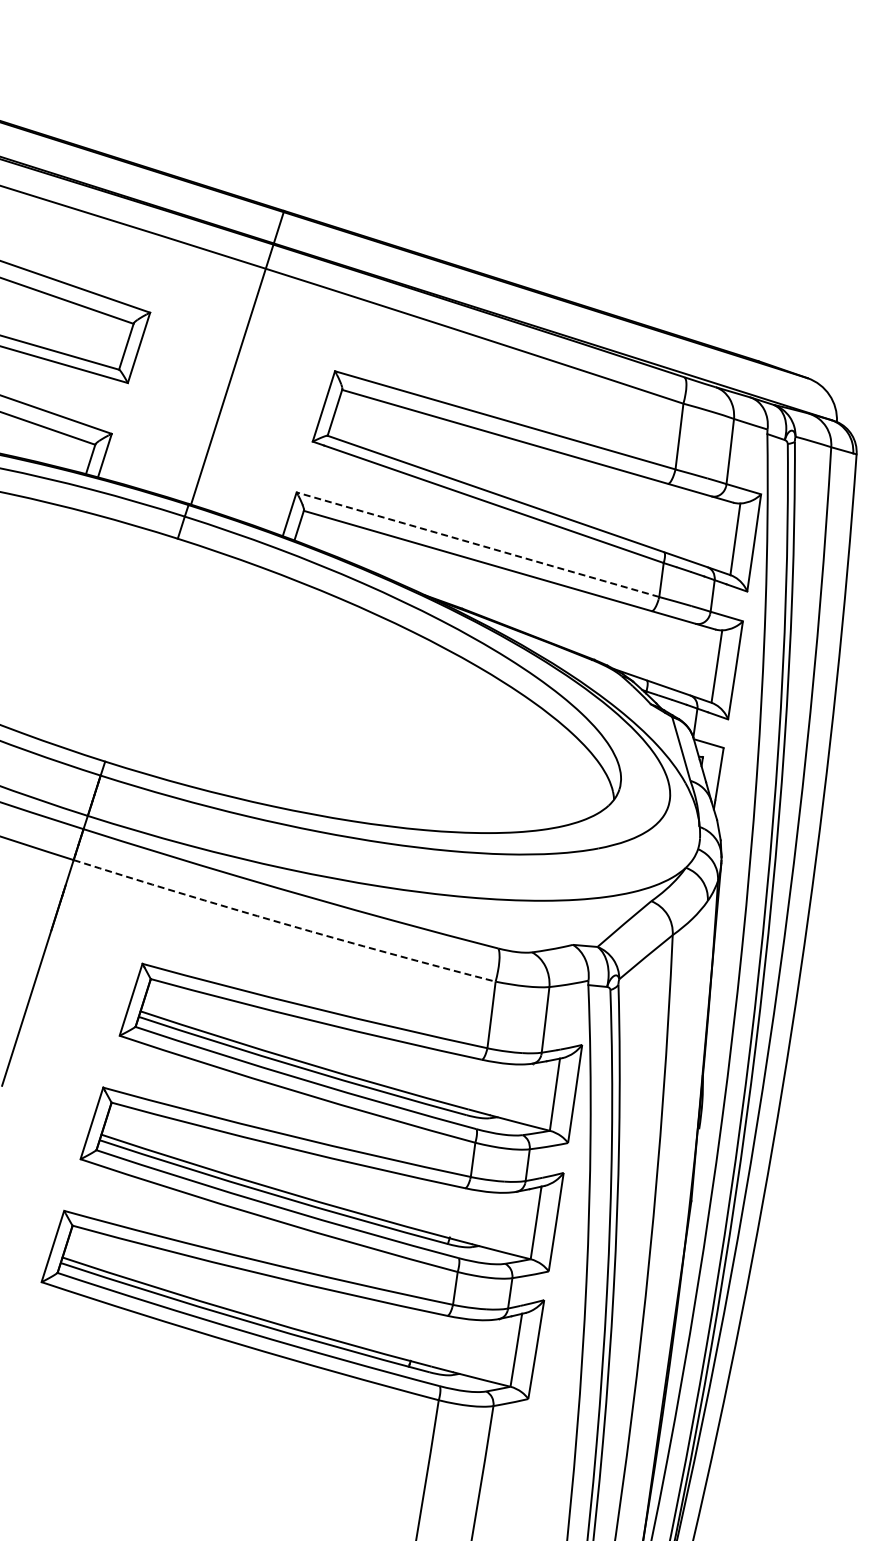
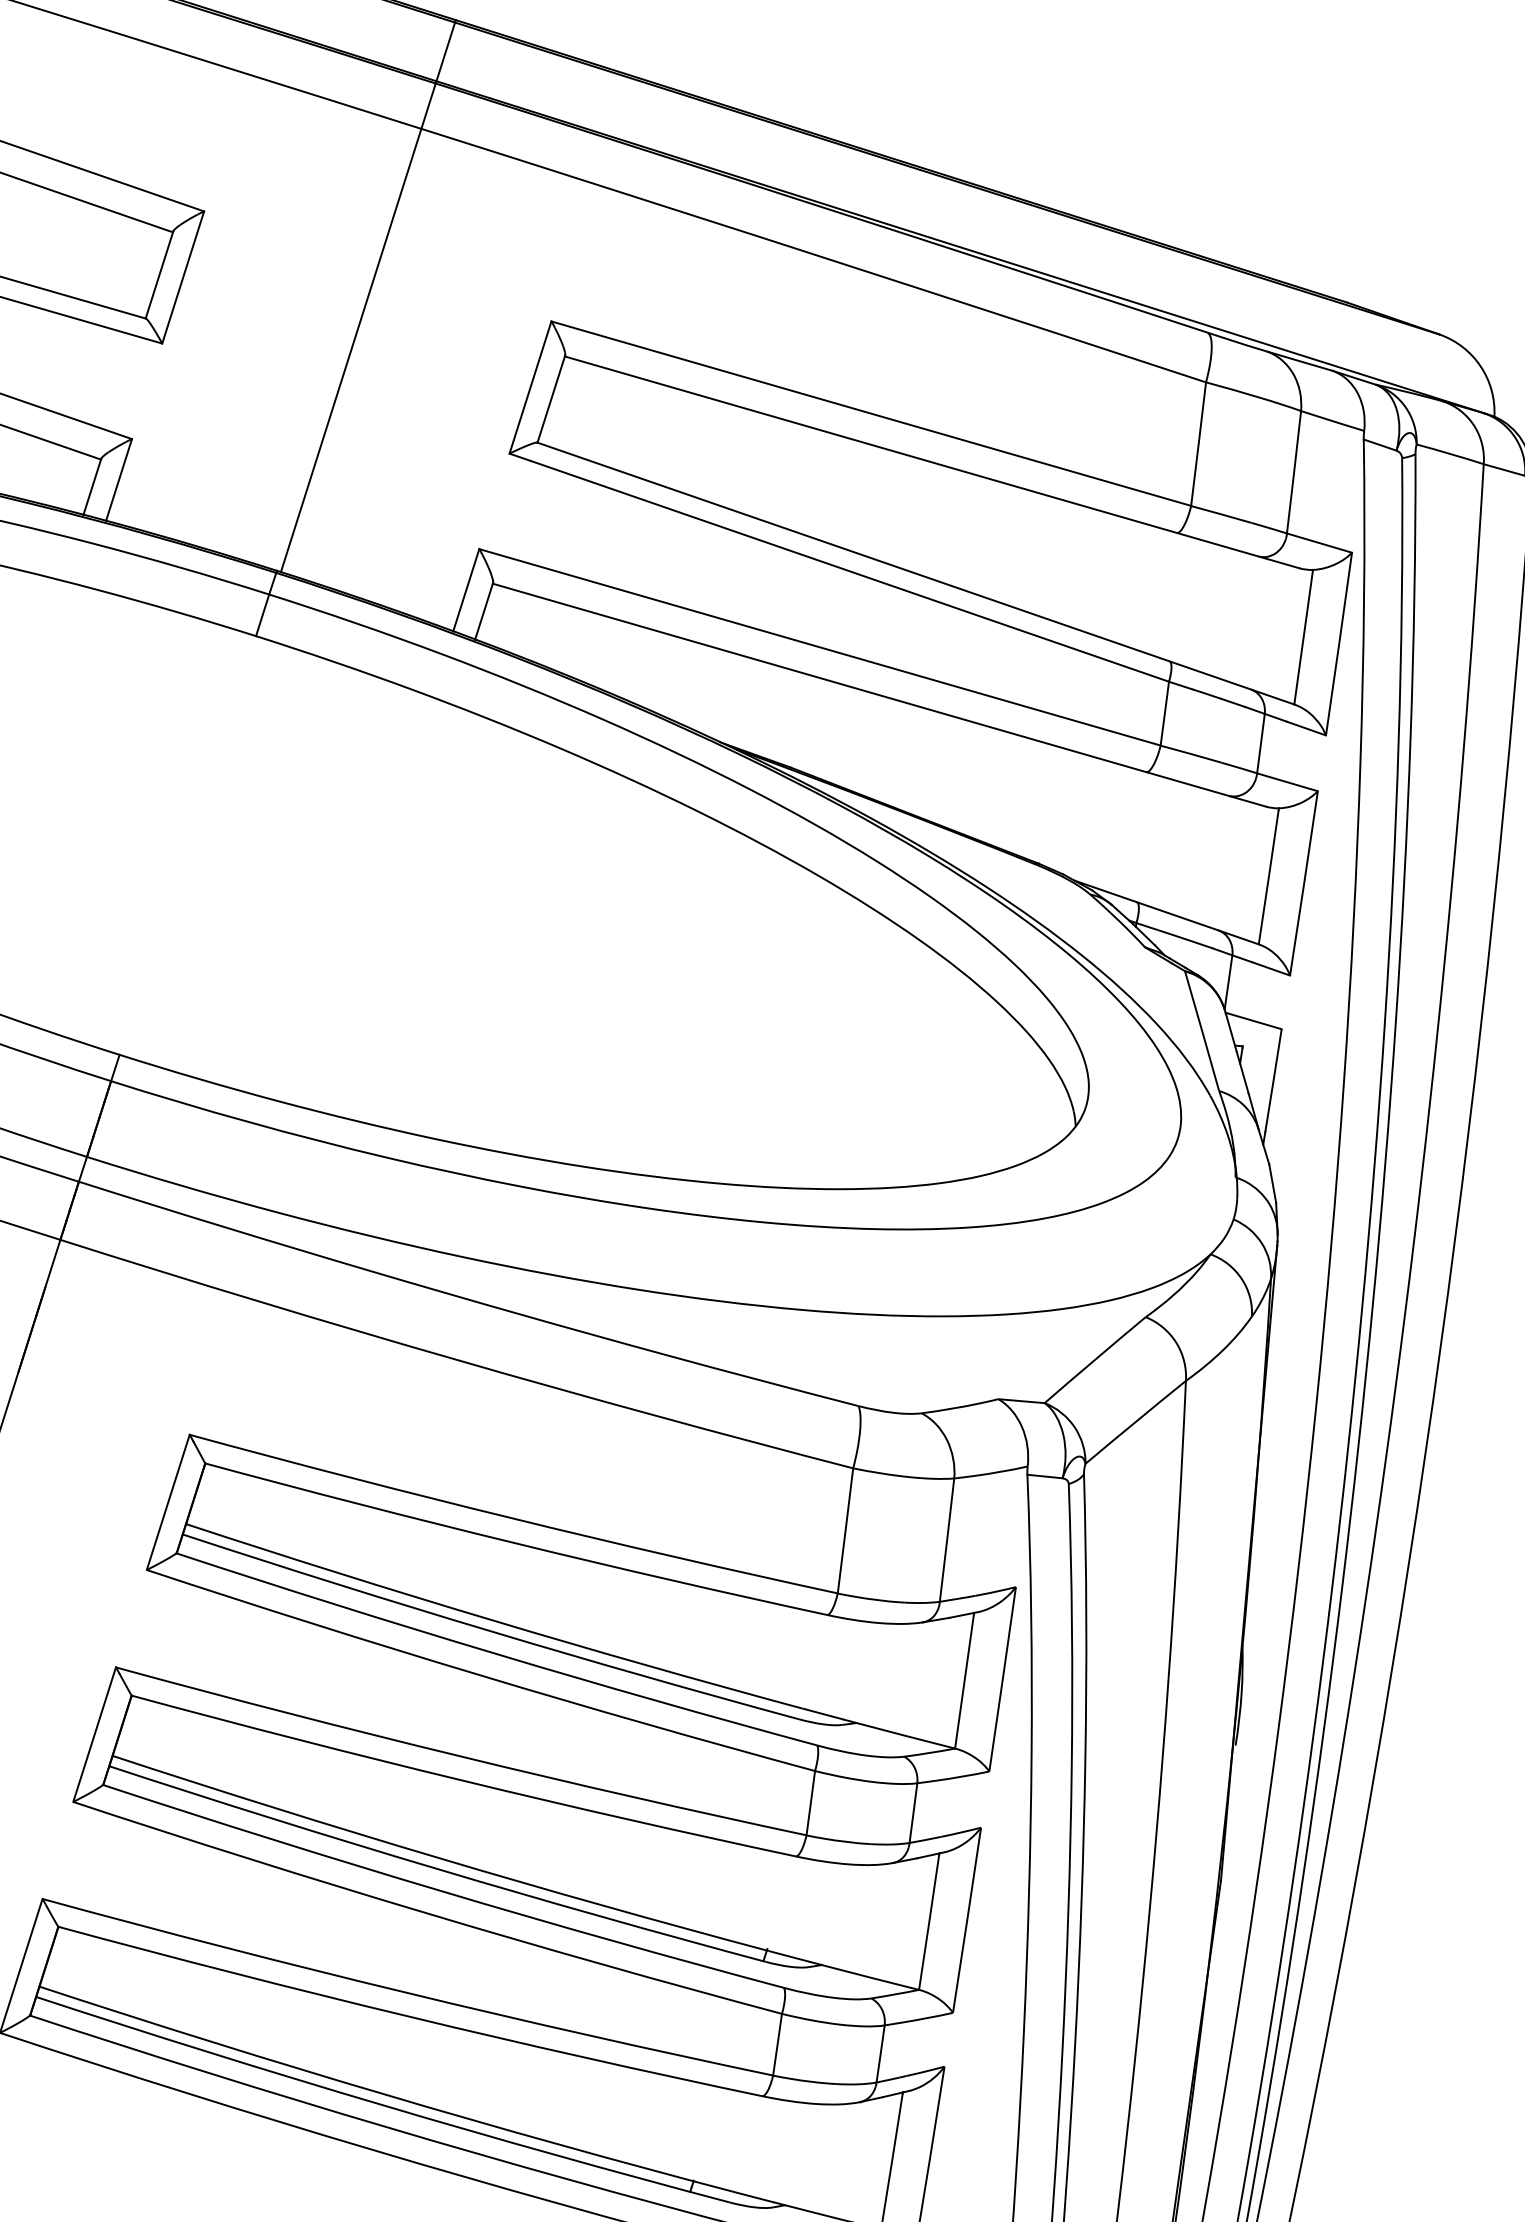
line: (477, 544) -> (819, 646), dashed -> solid
arc: (283, 923) -> (454, 1359), dashed -> solid

